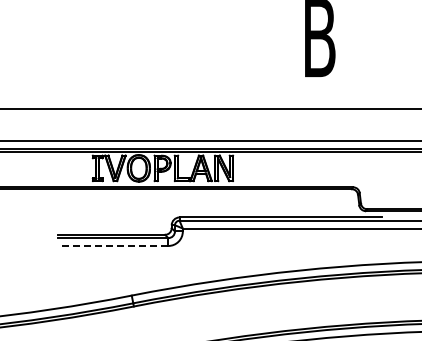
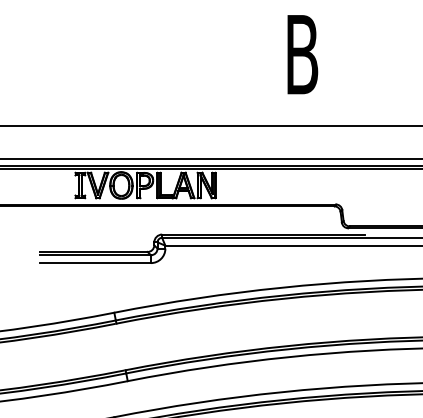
line: (112, 246) -> (95, 263), dashed -> solid

